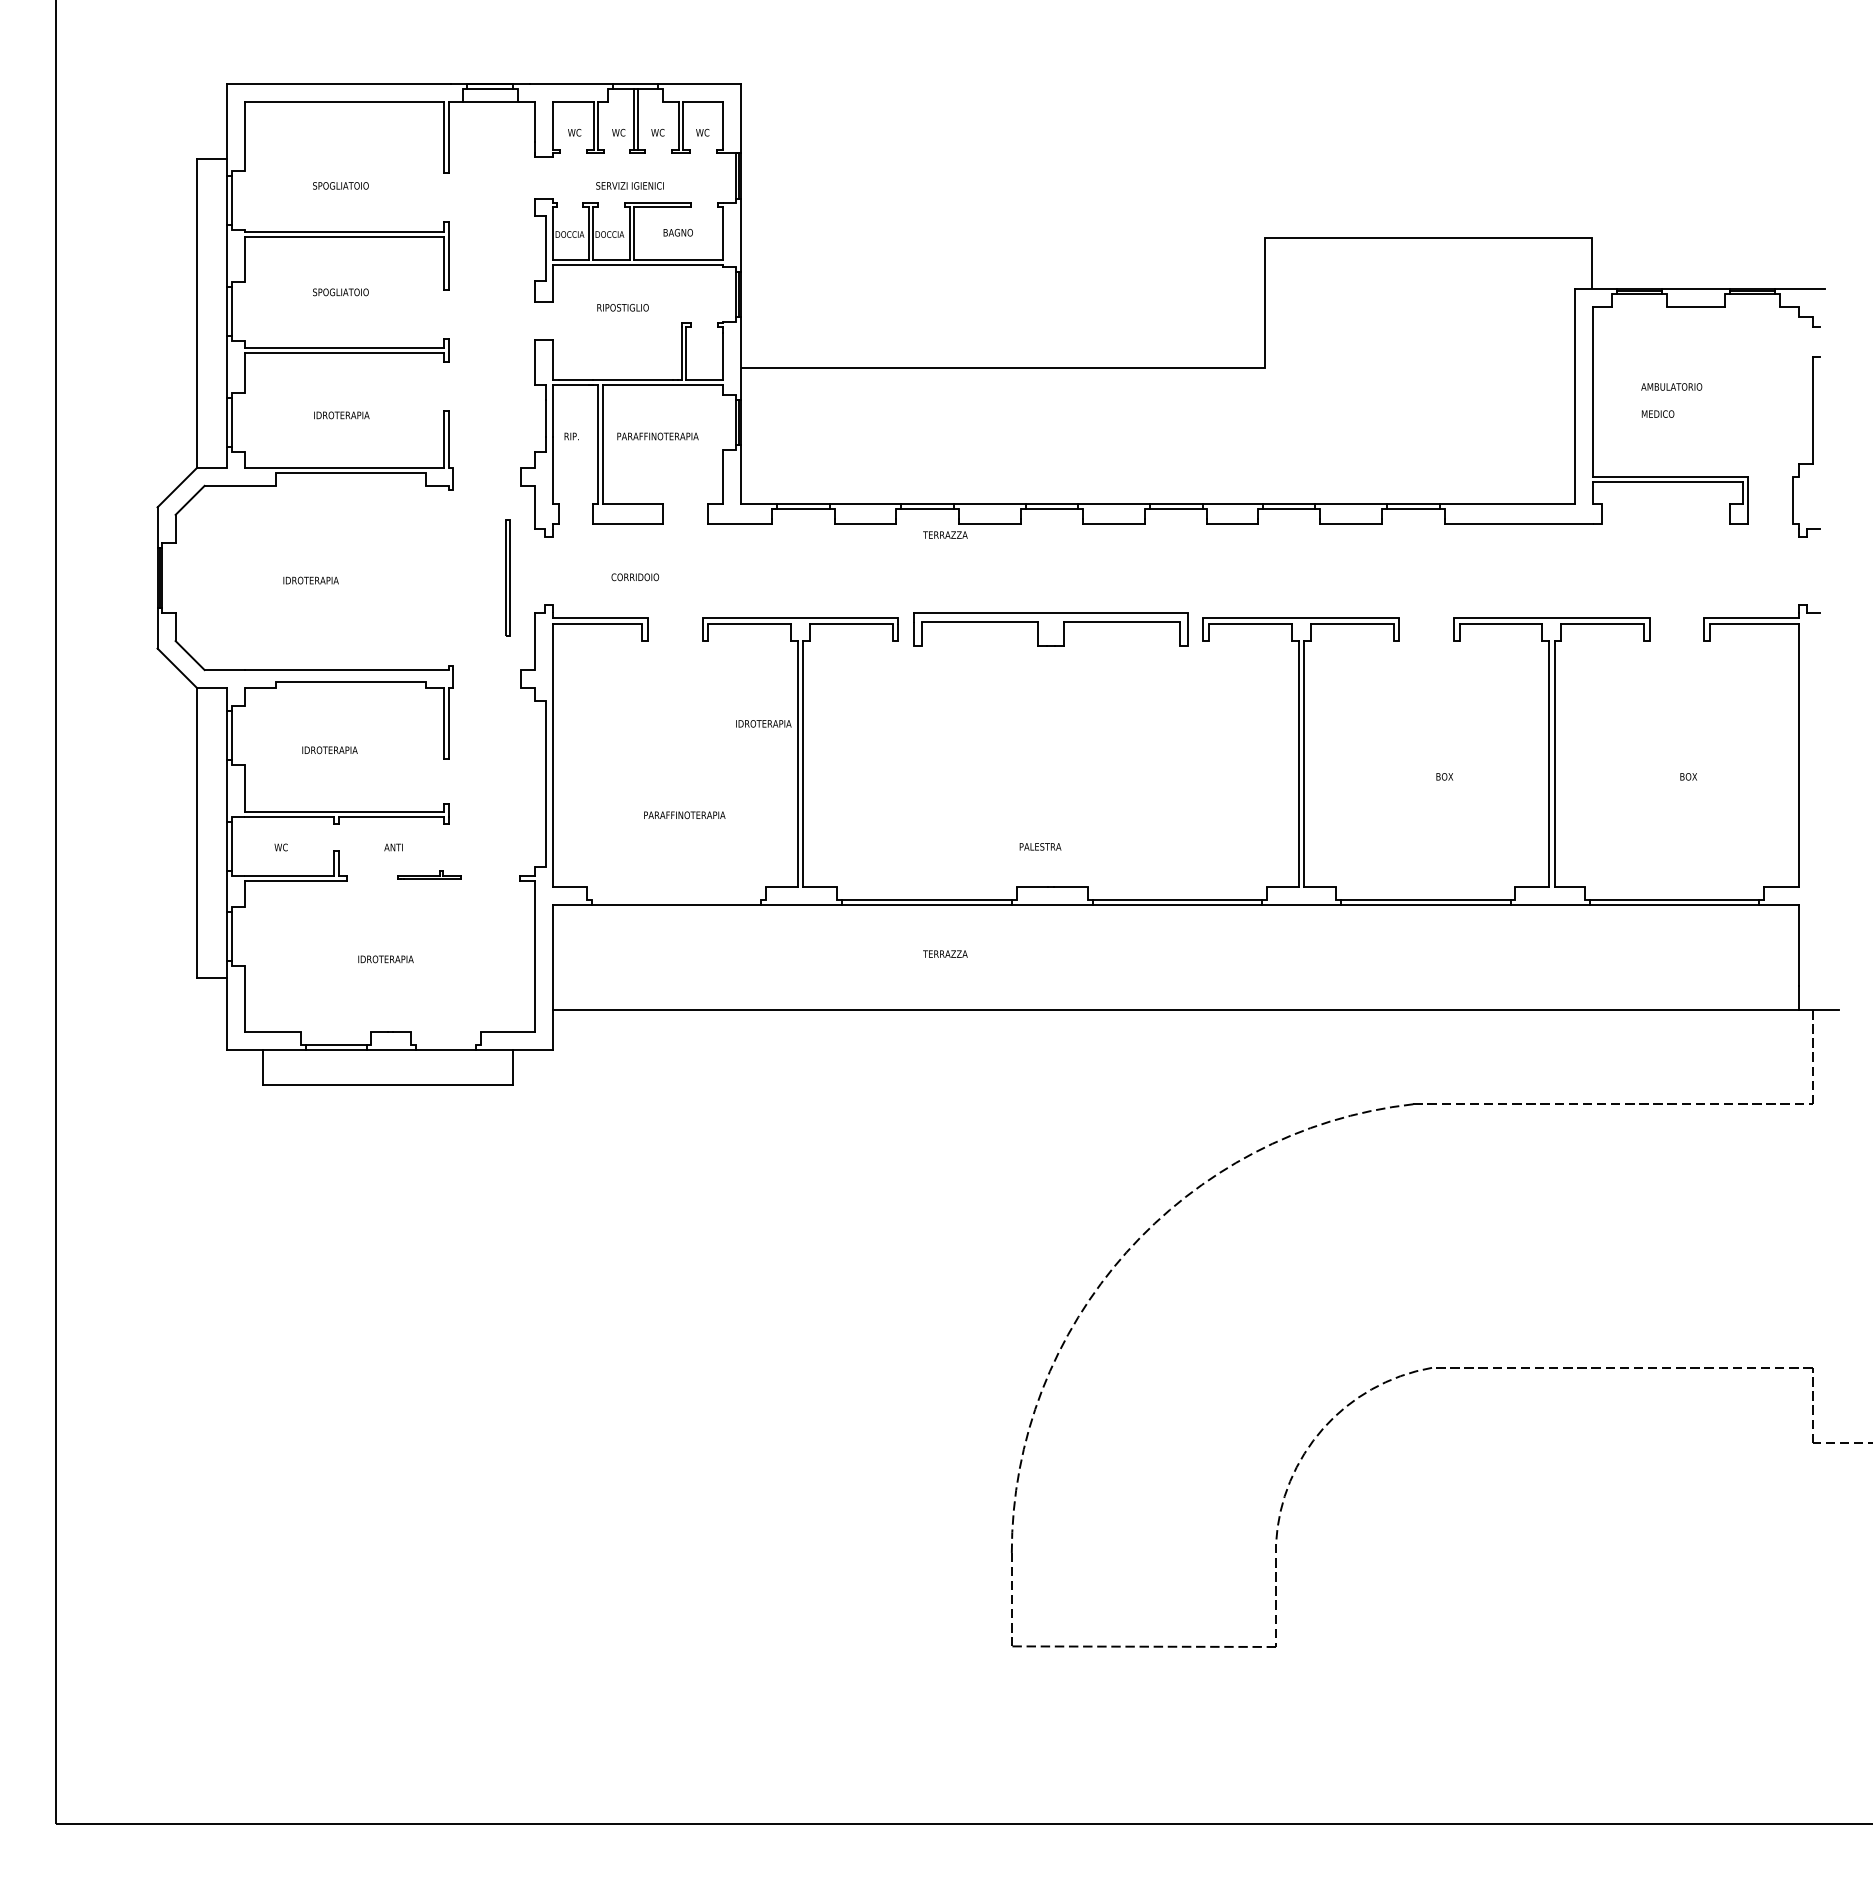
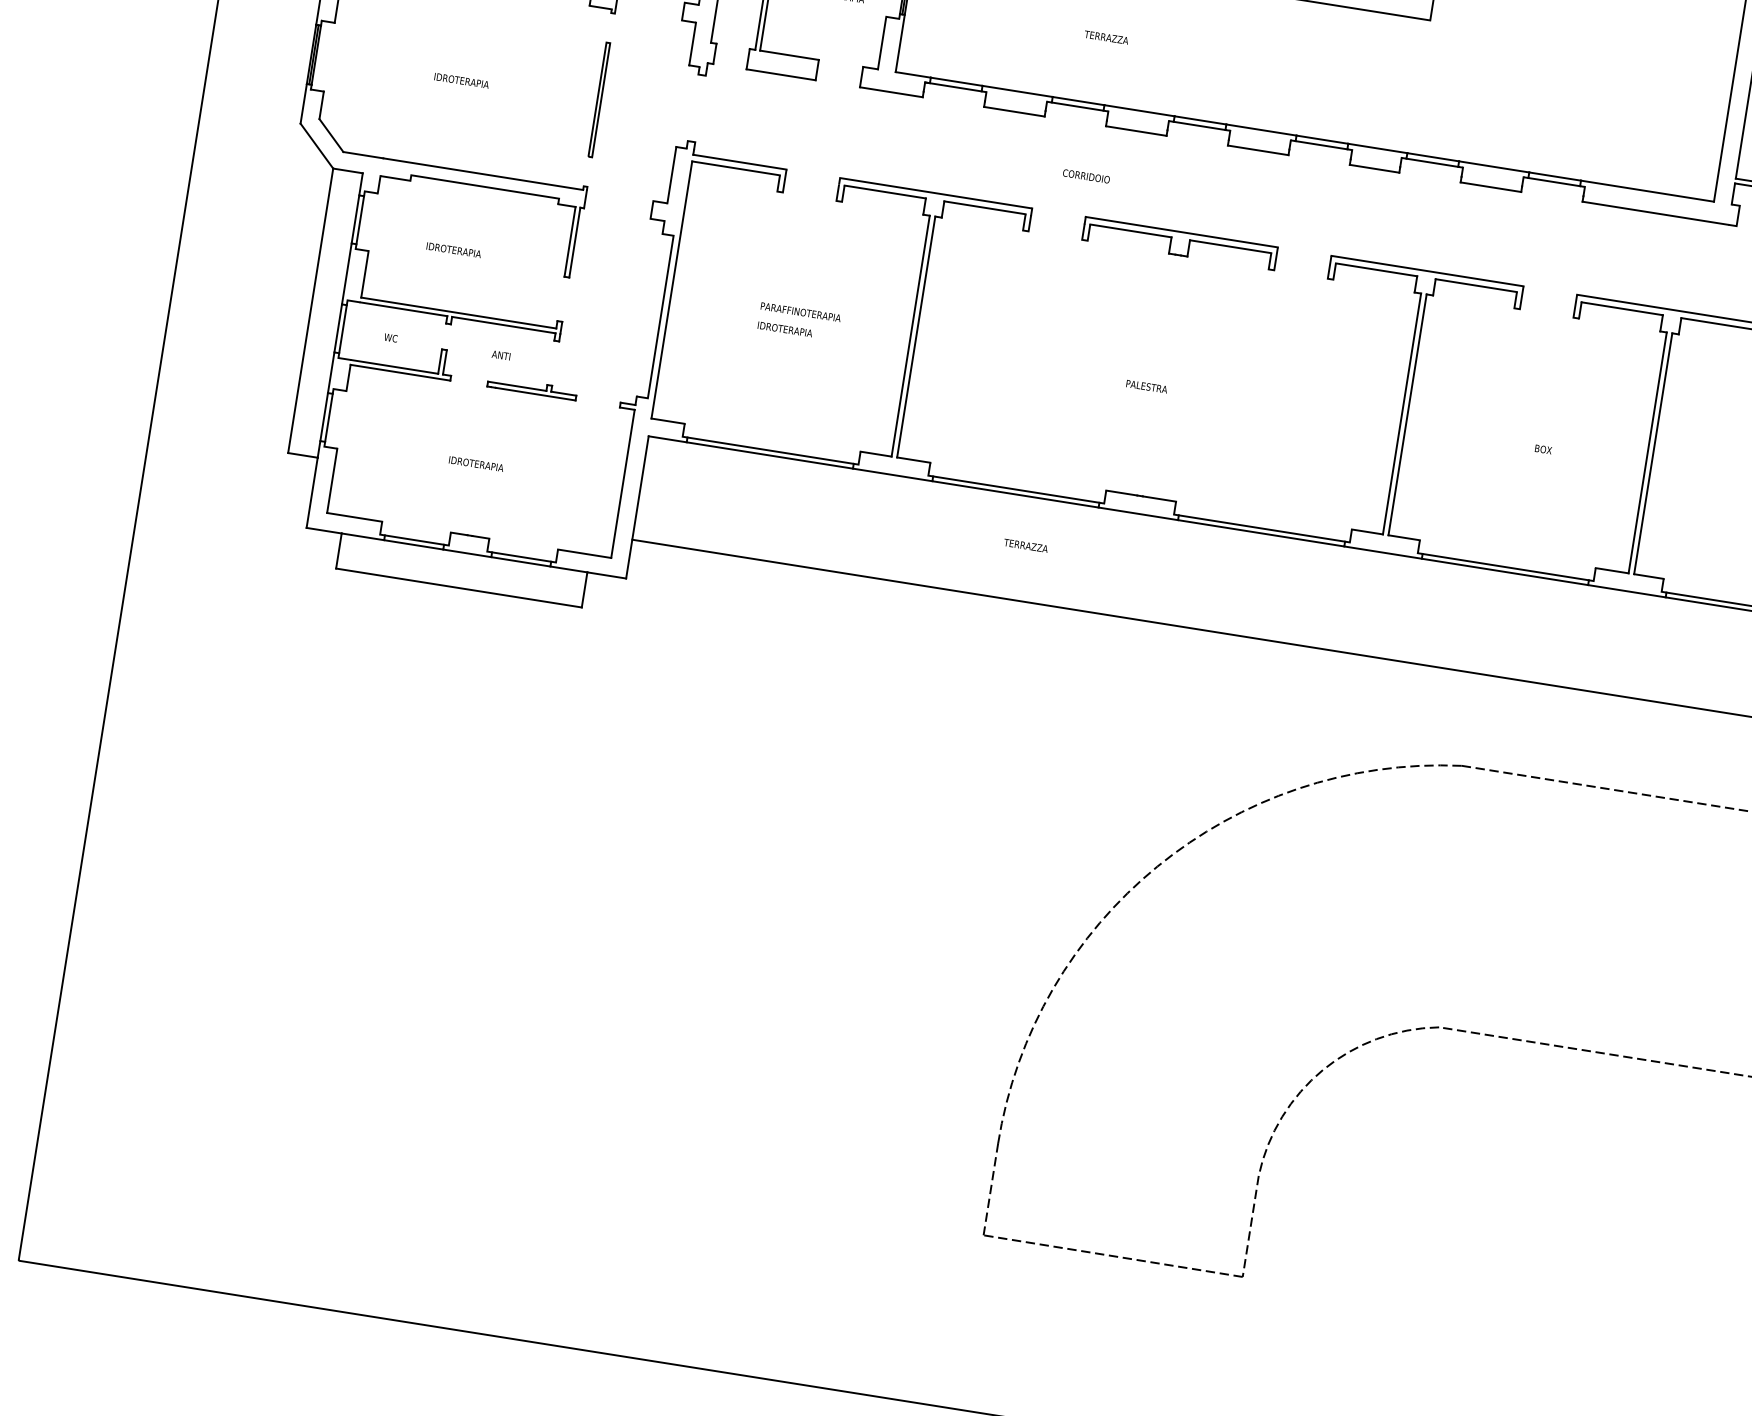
text: (945, 534) -> (1106, 37), moved
part: (507, 577) -> (599, 99), moved
text: (634, 577) -> (1085, 176), moved
part: (1050, 629) -> (1179, 243), size x0.71
text: (763, 723) -> (784, 329), moved
text: (684, 815) -> (800, 312), moved
text: (1040, 846) -> (1146, 386), moved
part: (429, 875) -> (532, 388), size x1.43
line: (676, 899) -> (770, 450), added
line: (445, 1044) -> (521, 556), added

